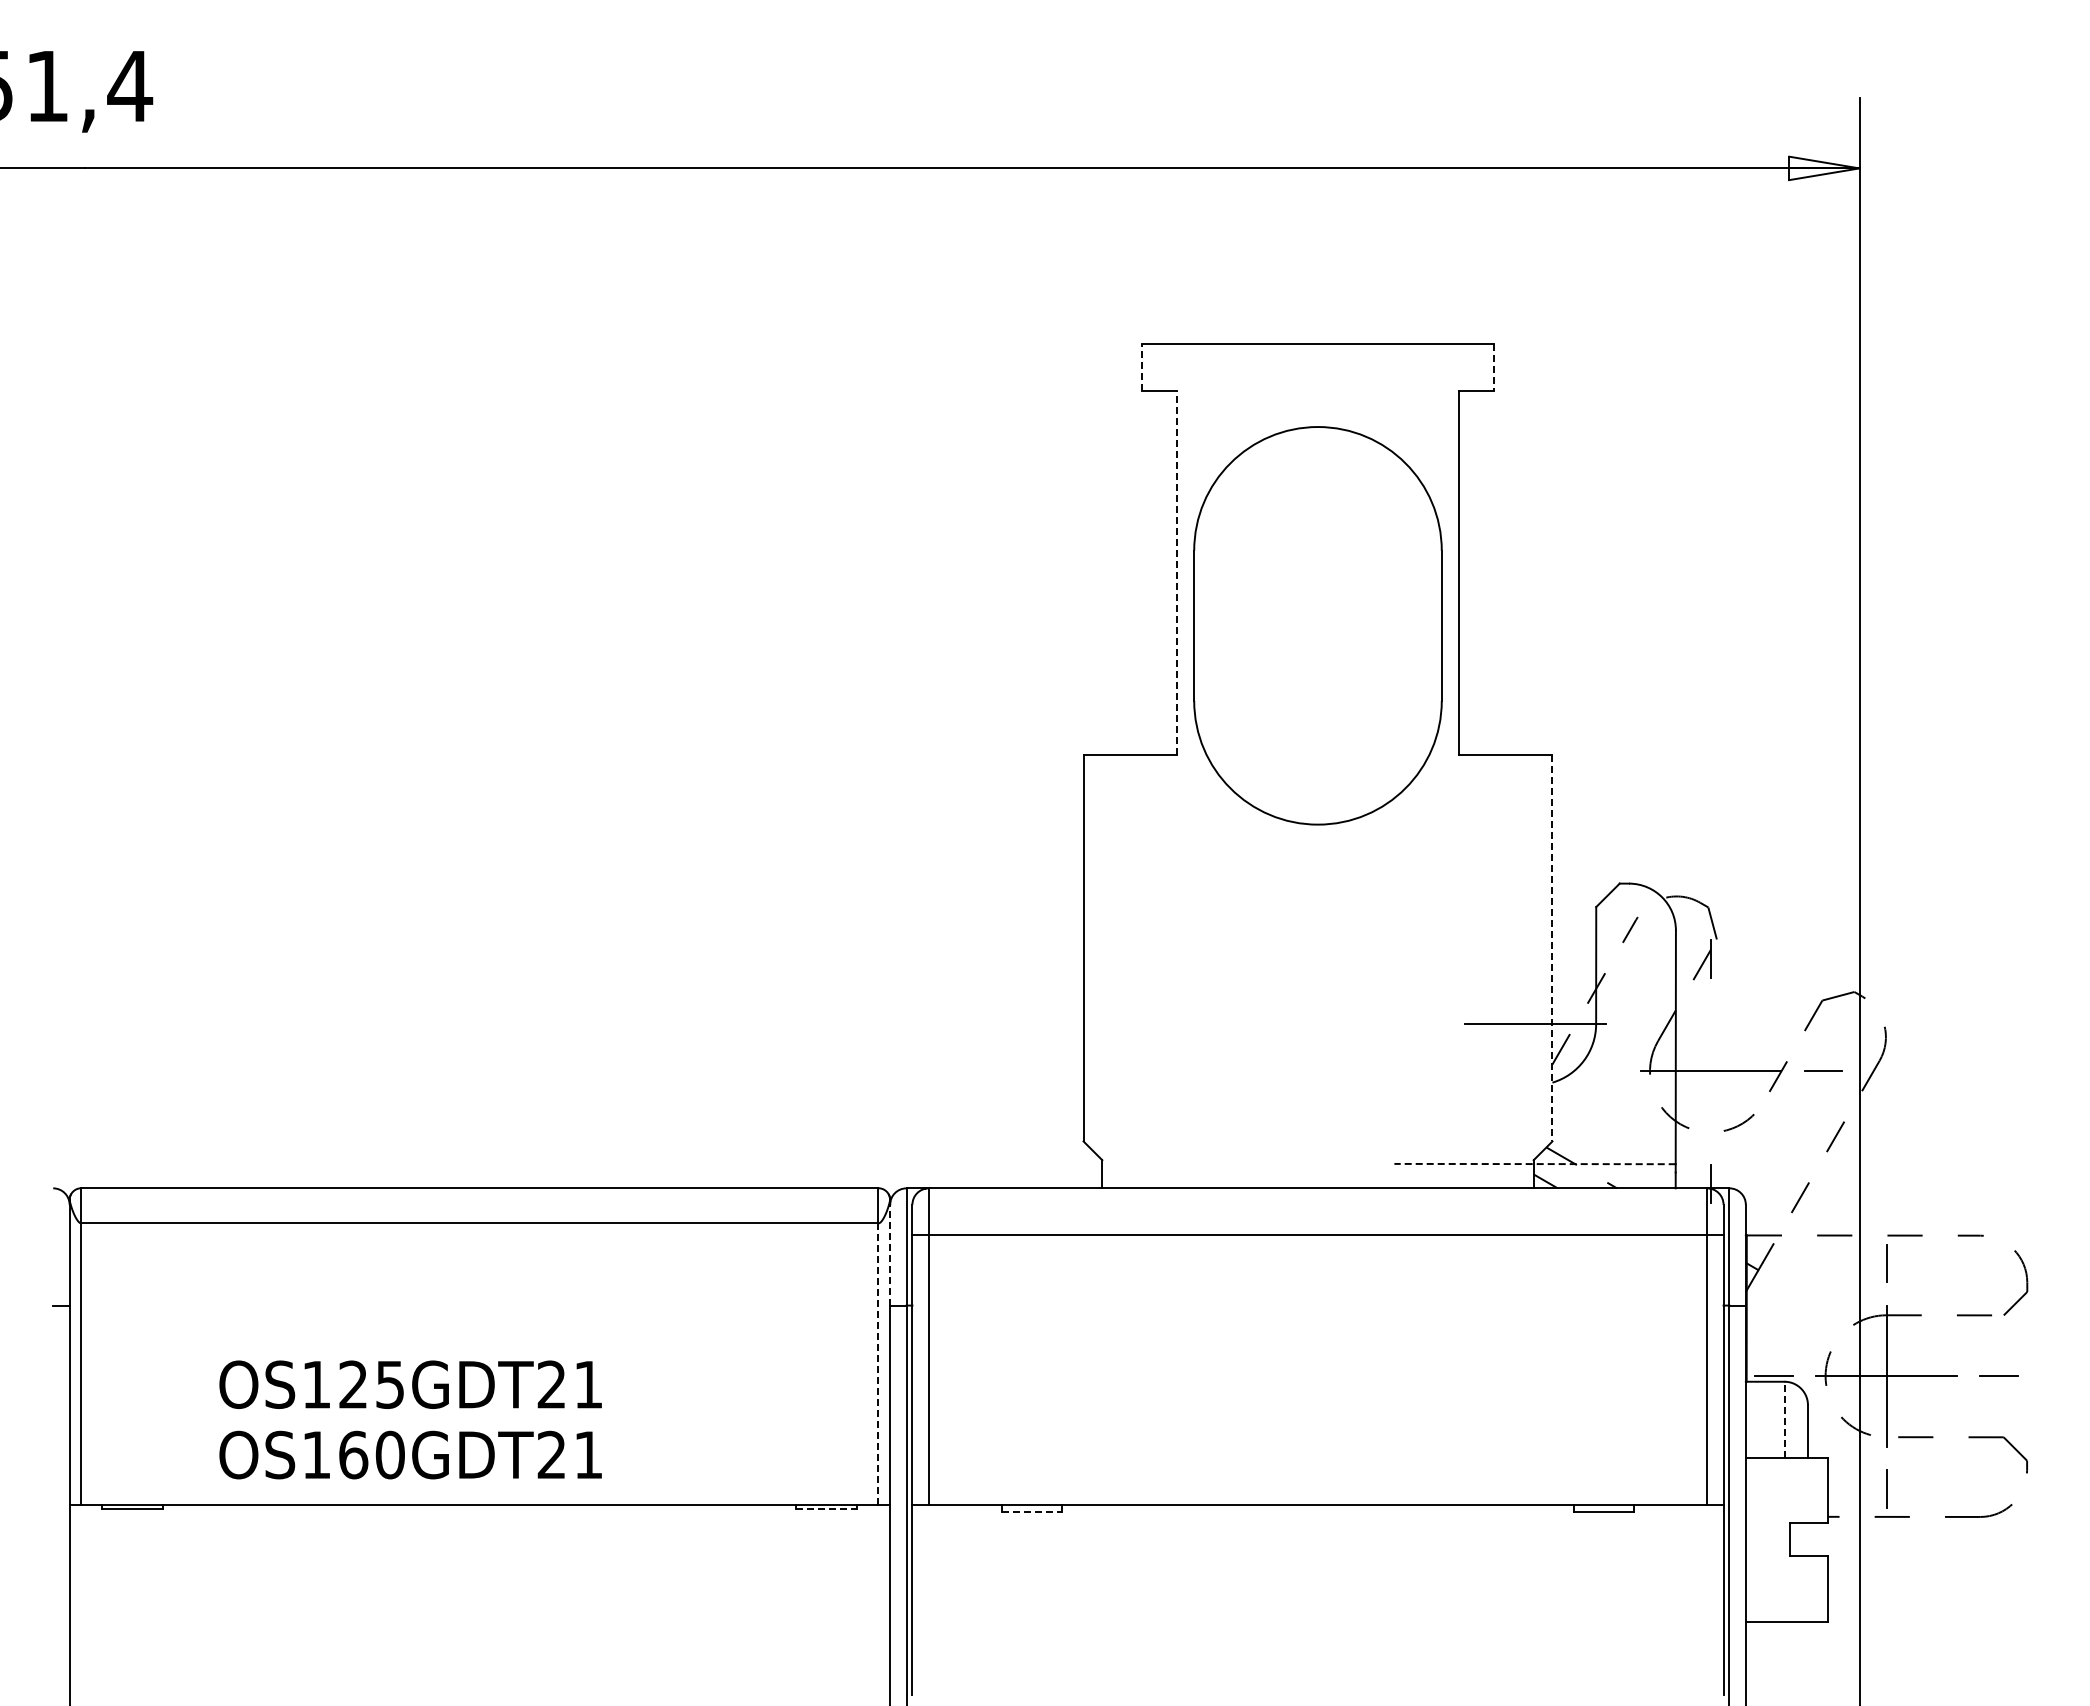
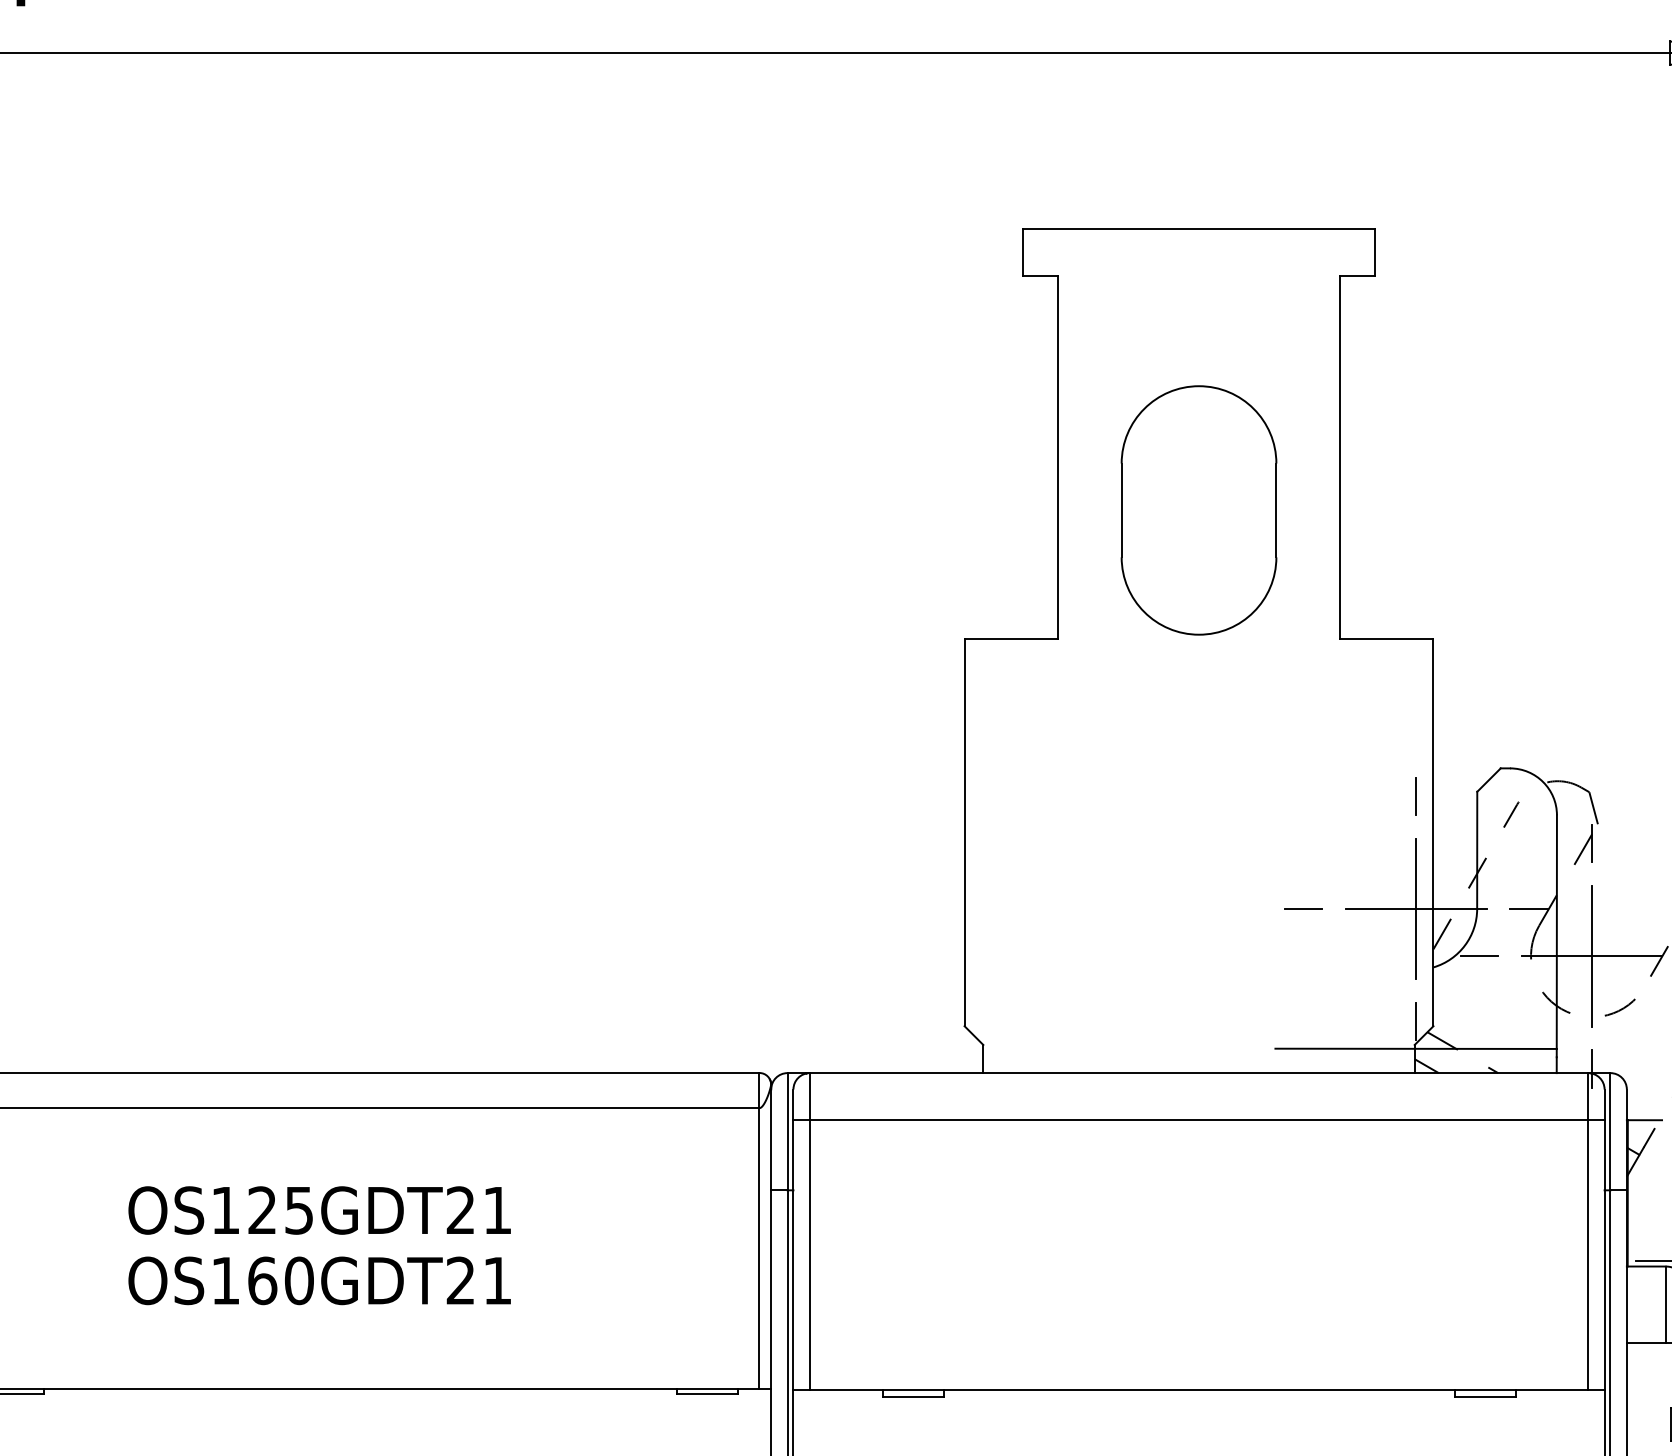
line: (1142, 367) -> (1023, 252), dashed -> solid
line: (1493, 368) -> (1374, 253), dashed -> solid
line: (1177, 572) -> (1058, 457), dashed -> solid
part: (1317, 625) -> (1198, 510), size x0.62
line: (1535, 911) -> (1416, 796), added
line: (1552, 948) -> (1433, 833), dashed -> solid
line: (1535, 1023) -> (1416, 908), added
line: (1422, 1024) -> (1303, 909), added
line: (1647, 1024) -> (1528, 909), added
line: (1598, 1071) -> (1479, 956), added
line: (1710, 1071) -> (1591, 956), added
line: (1535, 1136) -> (1416, 1021), added
line: (1535, 1164) -> (1416, 1049), dashed -> solid
line: (890, 1254) -> (771, 1139), dashed -> solid
line: (878, 1364) -> (759, 1249), dashed -> solid
text: (410, 1419) -> (319, 1245), moved
line: (1784, 1419) -> (1665, 1304), dashed -> solid
line: (827, 1509) -> (708, 1394), dashed -> solid
line: (1032, 1511) -> (913, 1396), dashed -> solid

